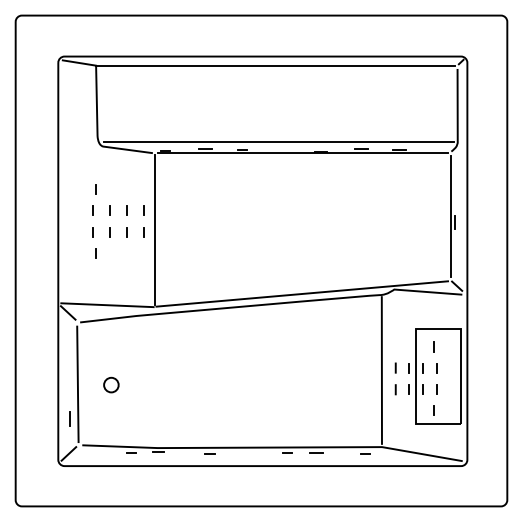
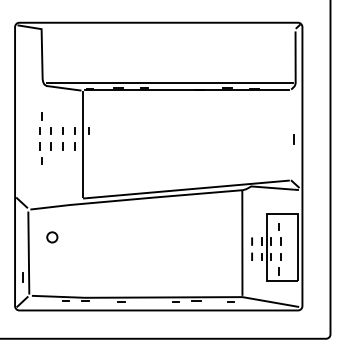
line: (275, 65) -> (167, 29), removed
line: (162, 210) -> (88, 130), added
line: (451, 216) -> (291, 135), removed
line: (107, 305) -> (49, 197), removed
circle: (111, 384) -> (52, 236), moved

